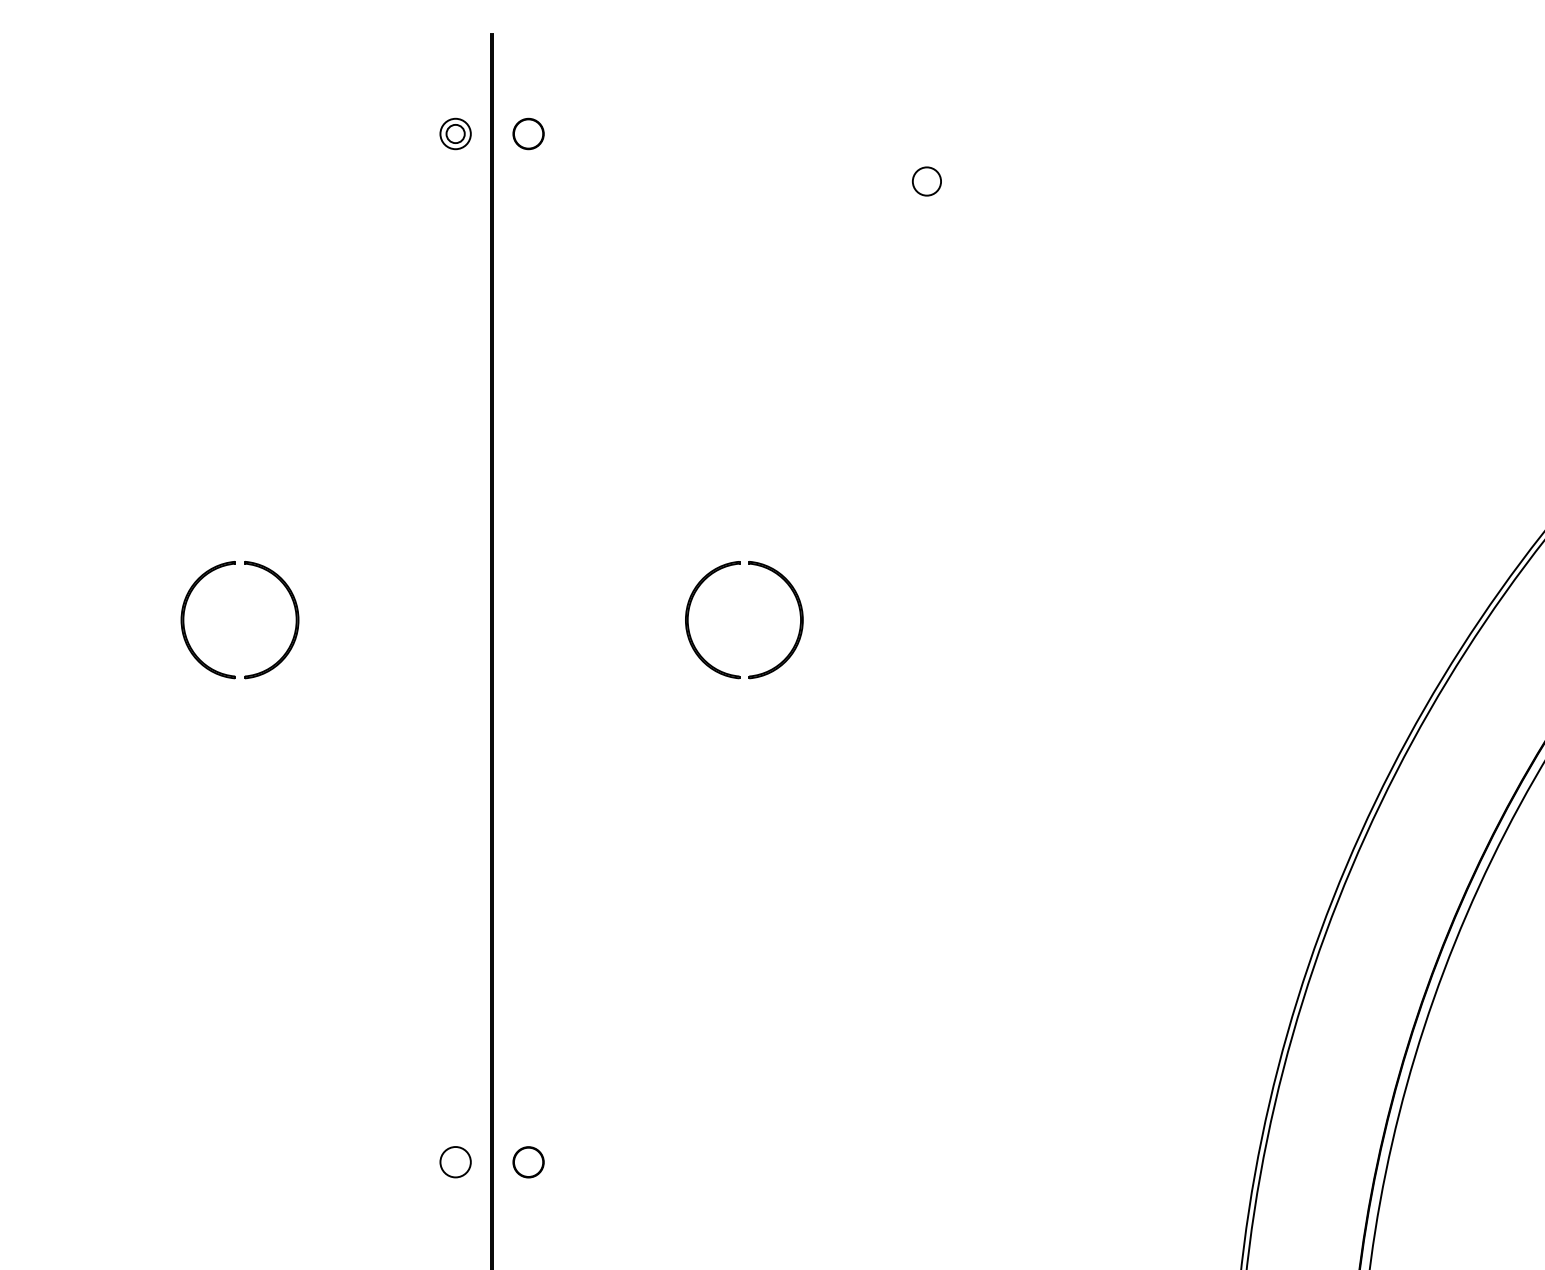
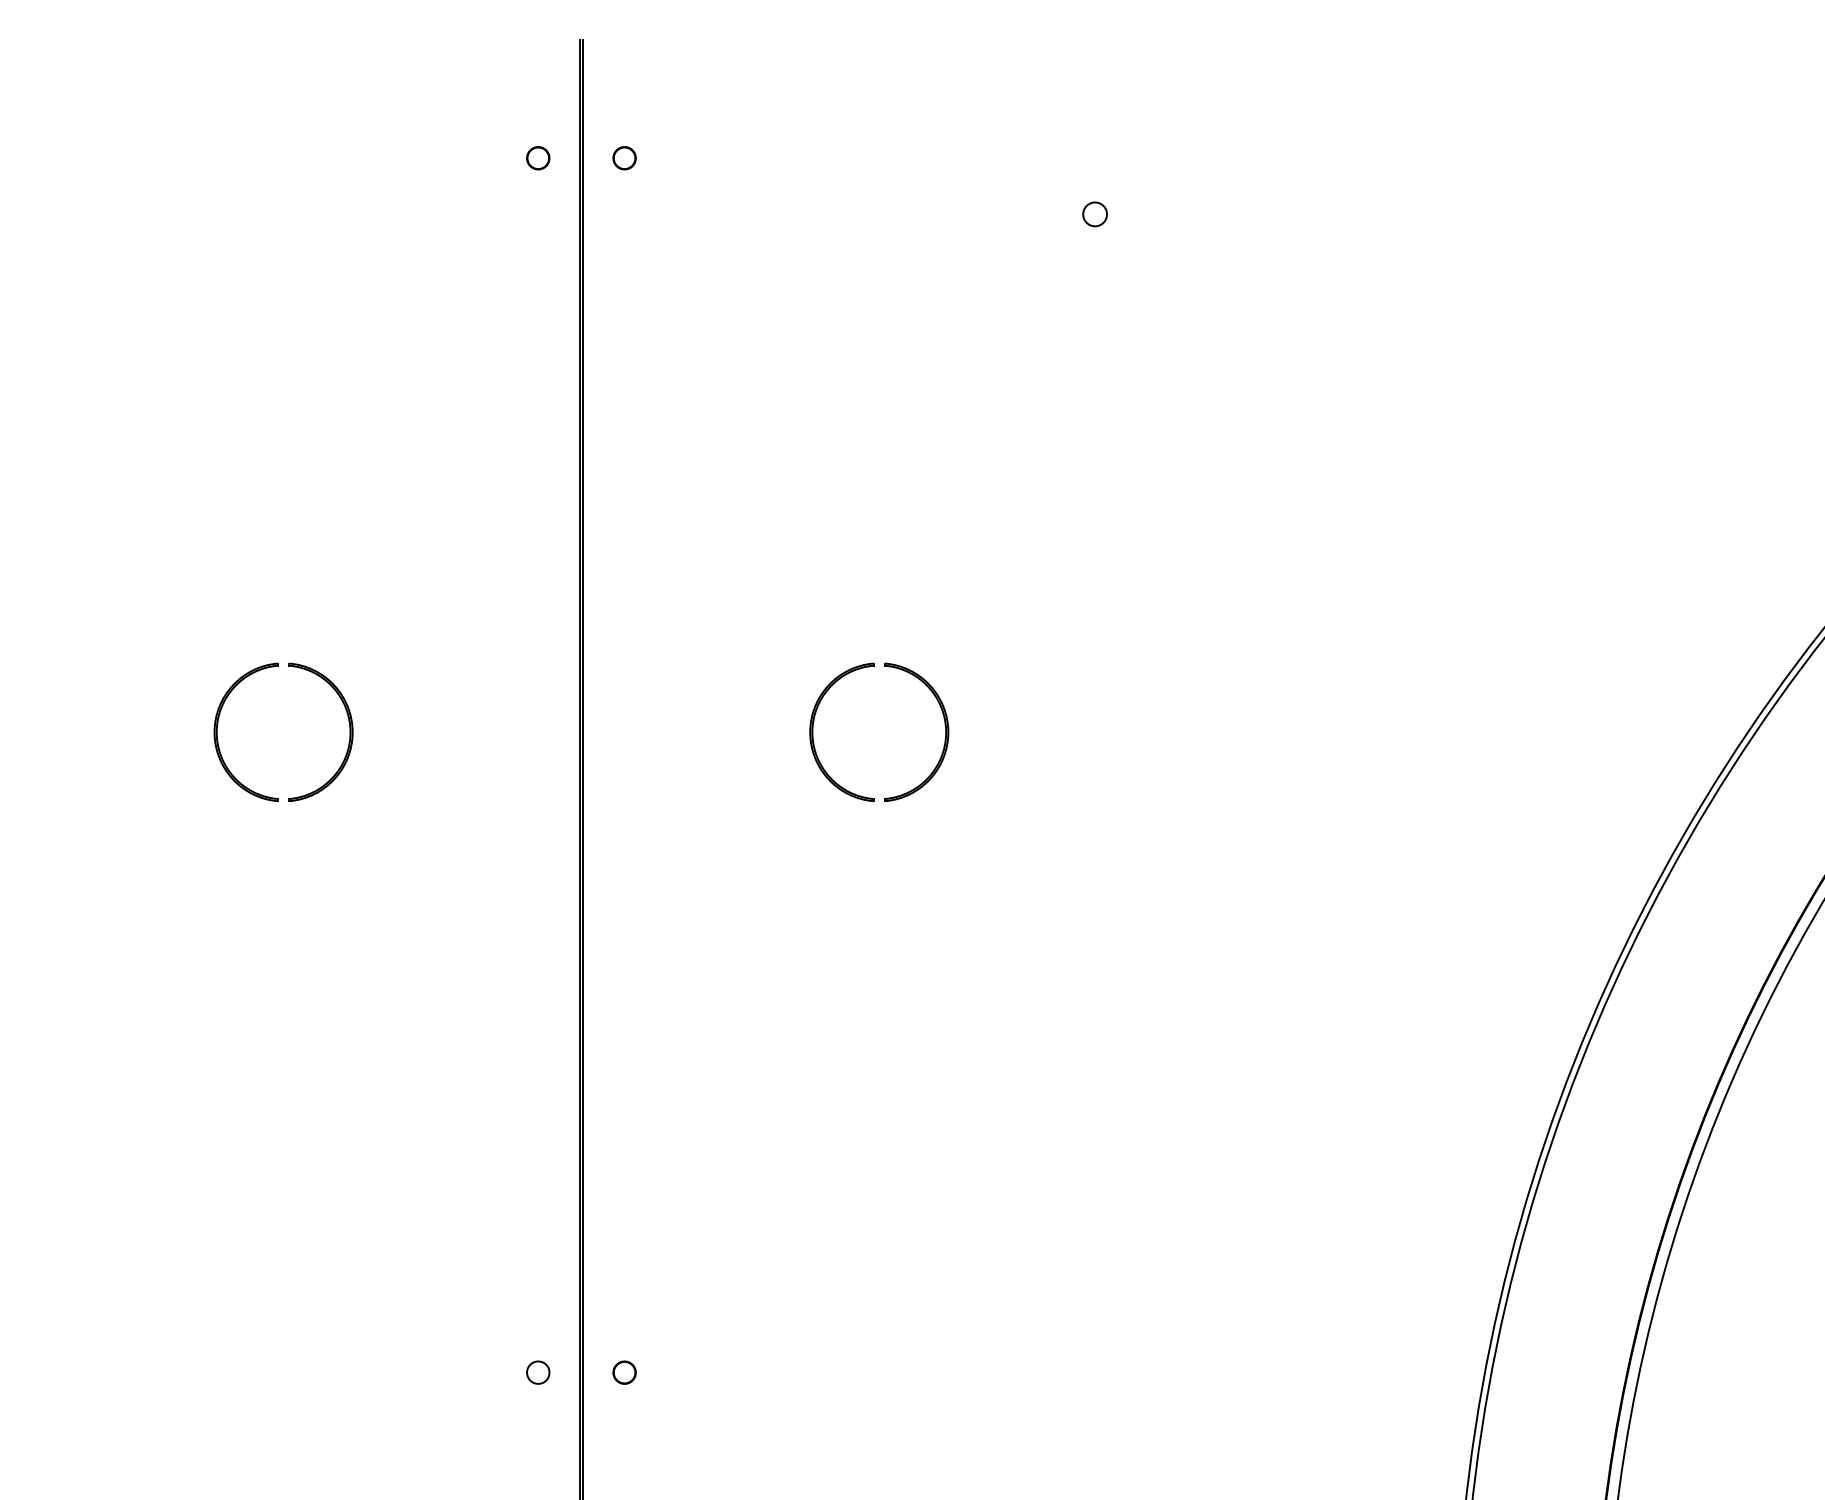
circle: (455, 133) -> (538, 157), size x0.62
circle: (528, 133) -> (624, 157), size x0.62
circle: (927, 181) -> (1095, 214), size x0.71
circle: (455, 1161) -> (538, 1371), size x0.62
circle: (528, 1161) -> (624, 1371), size x0.62

